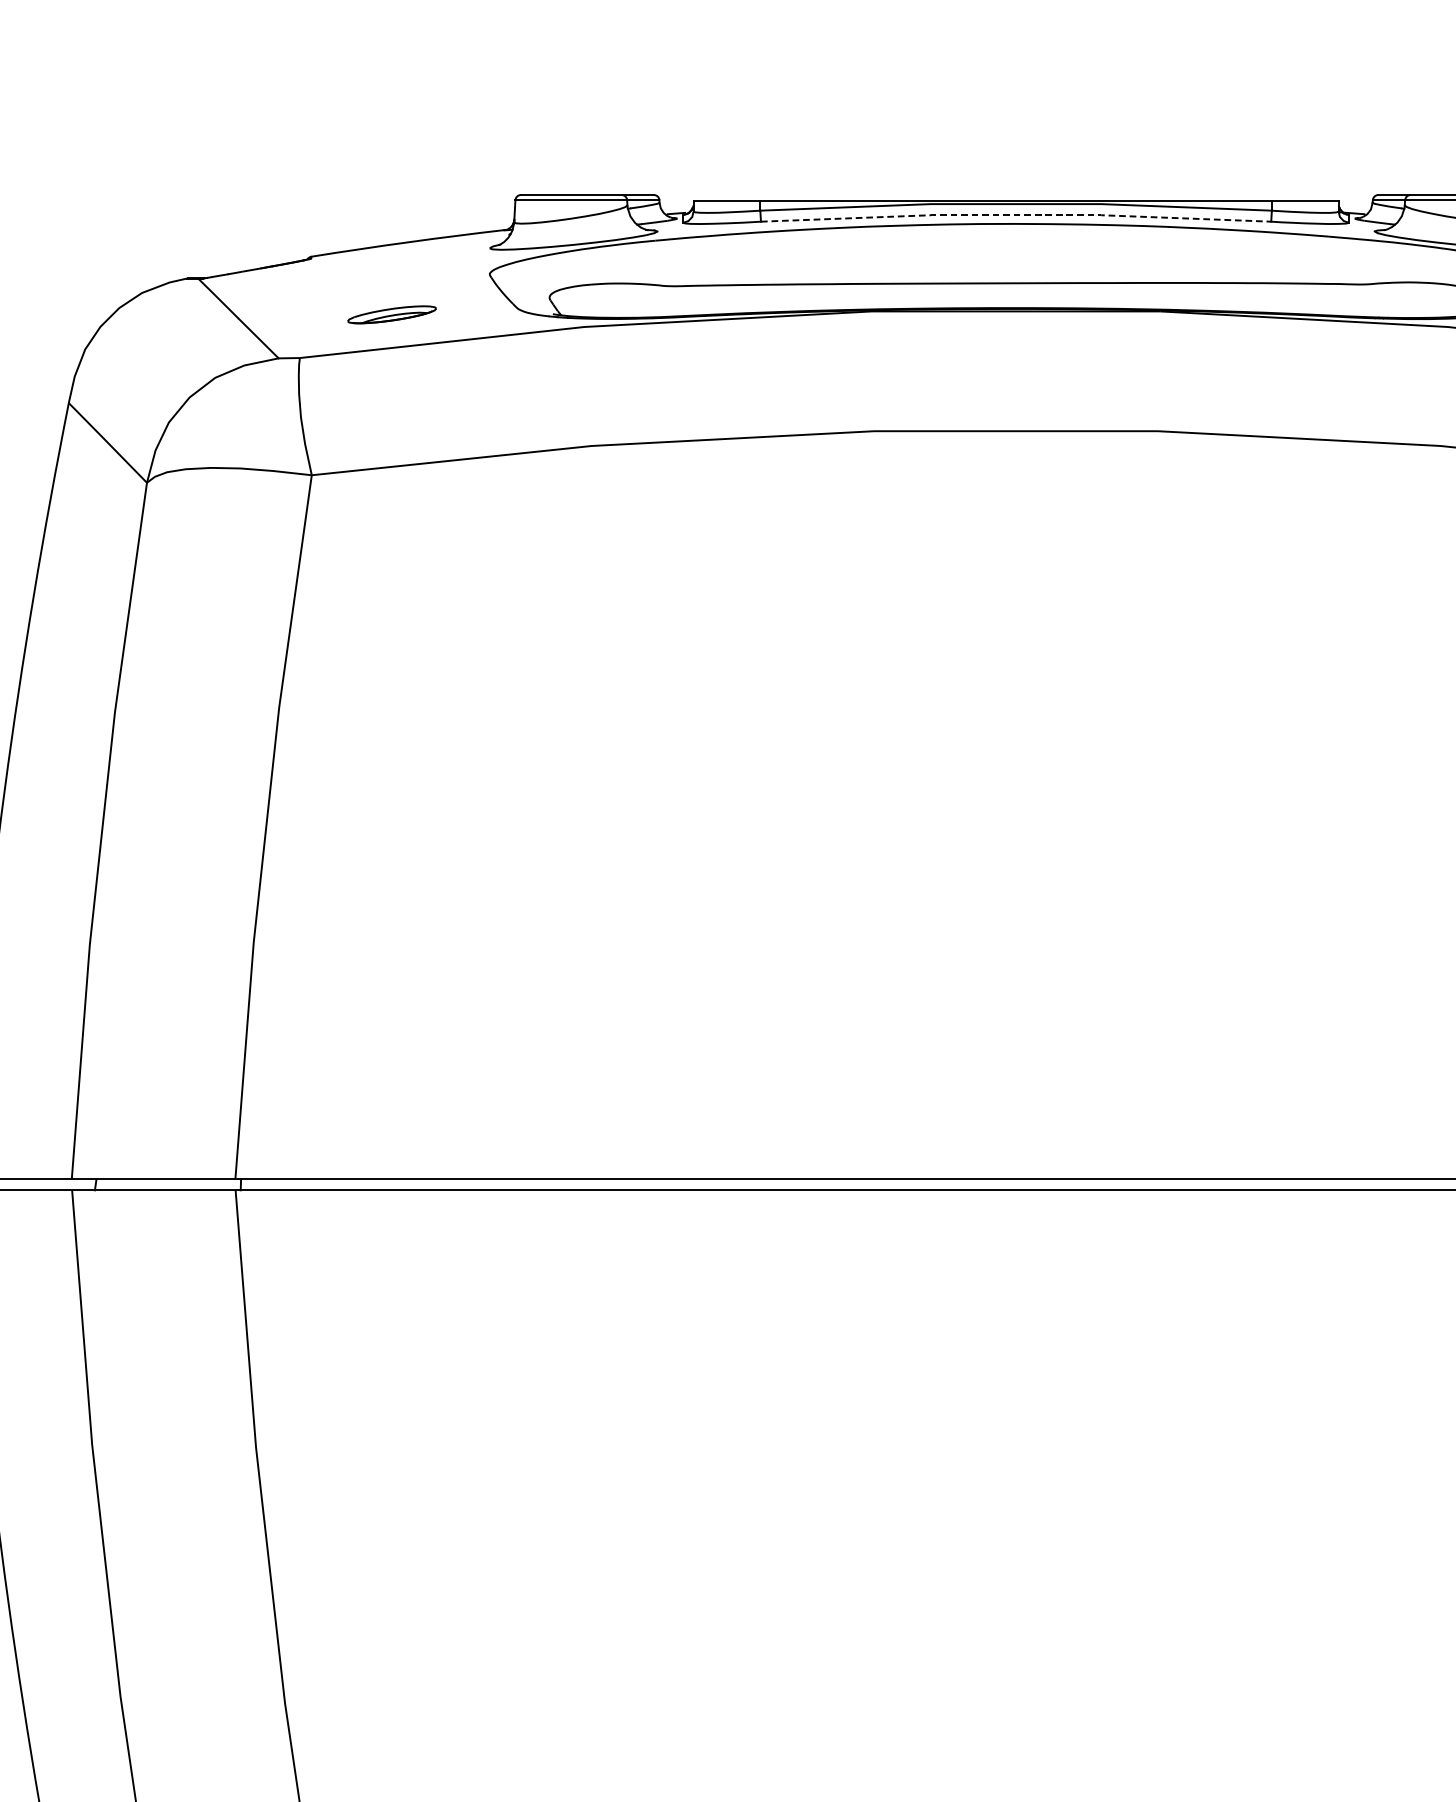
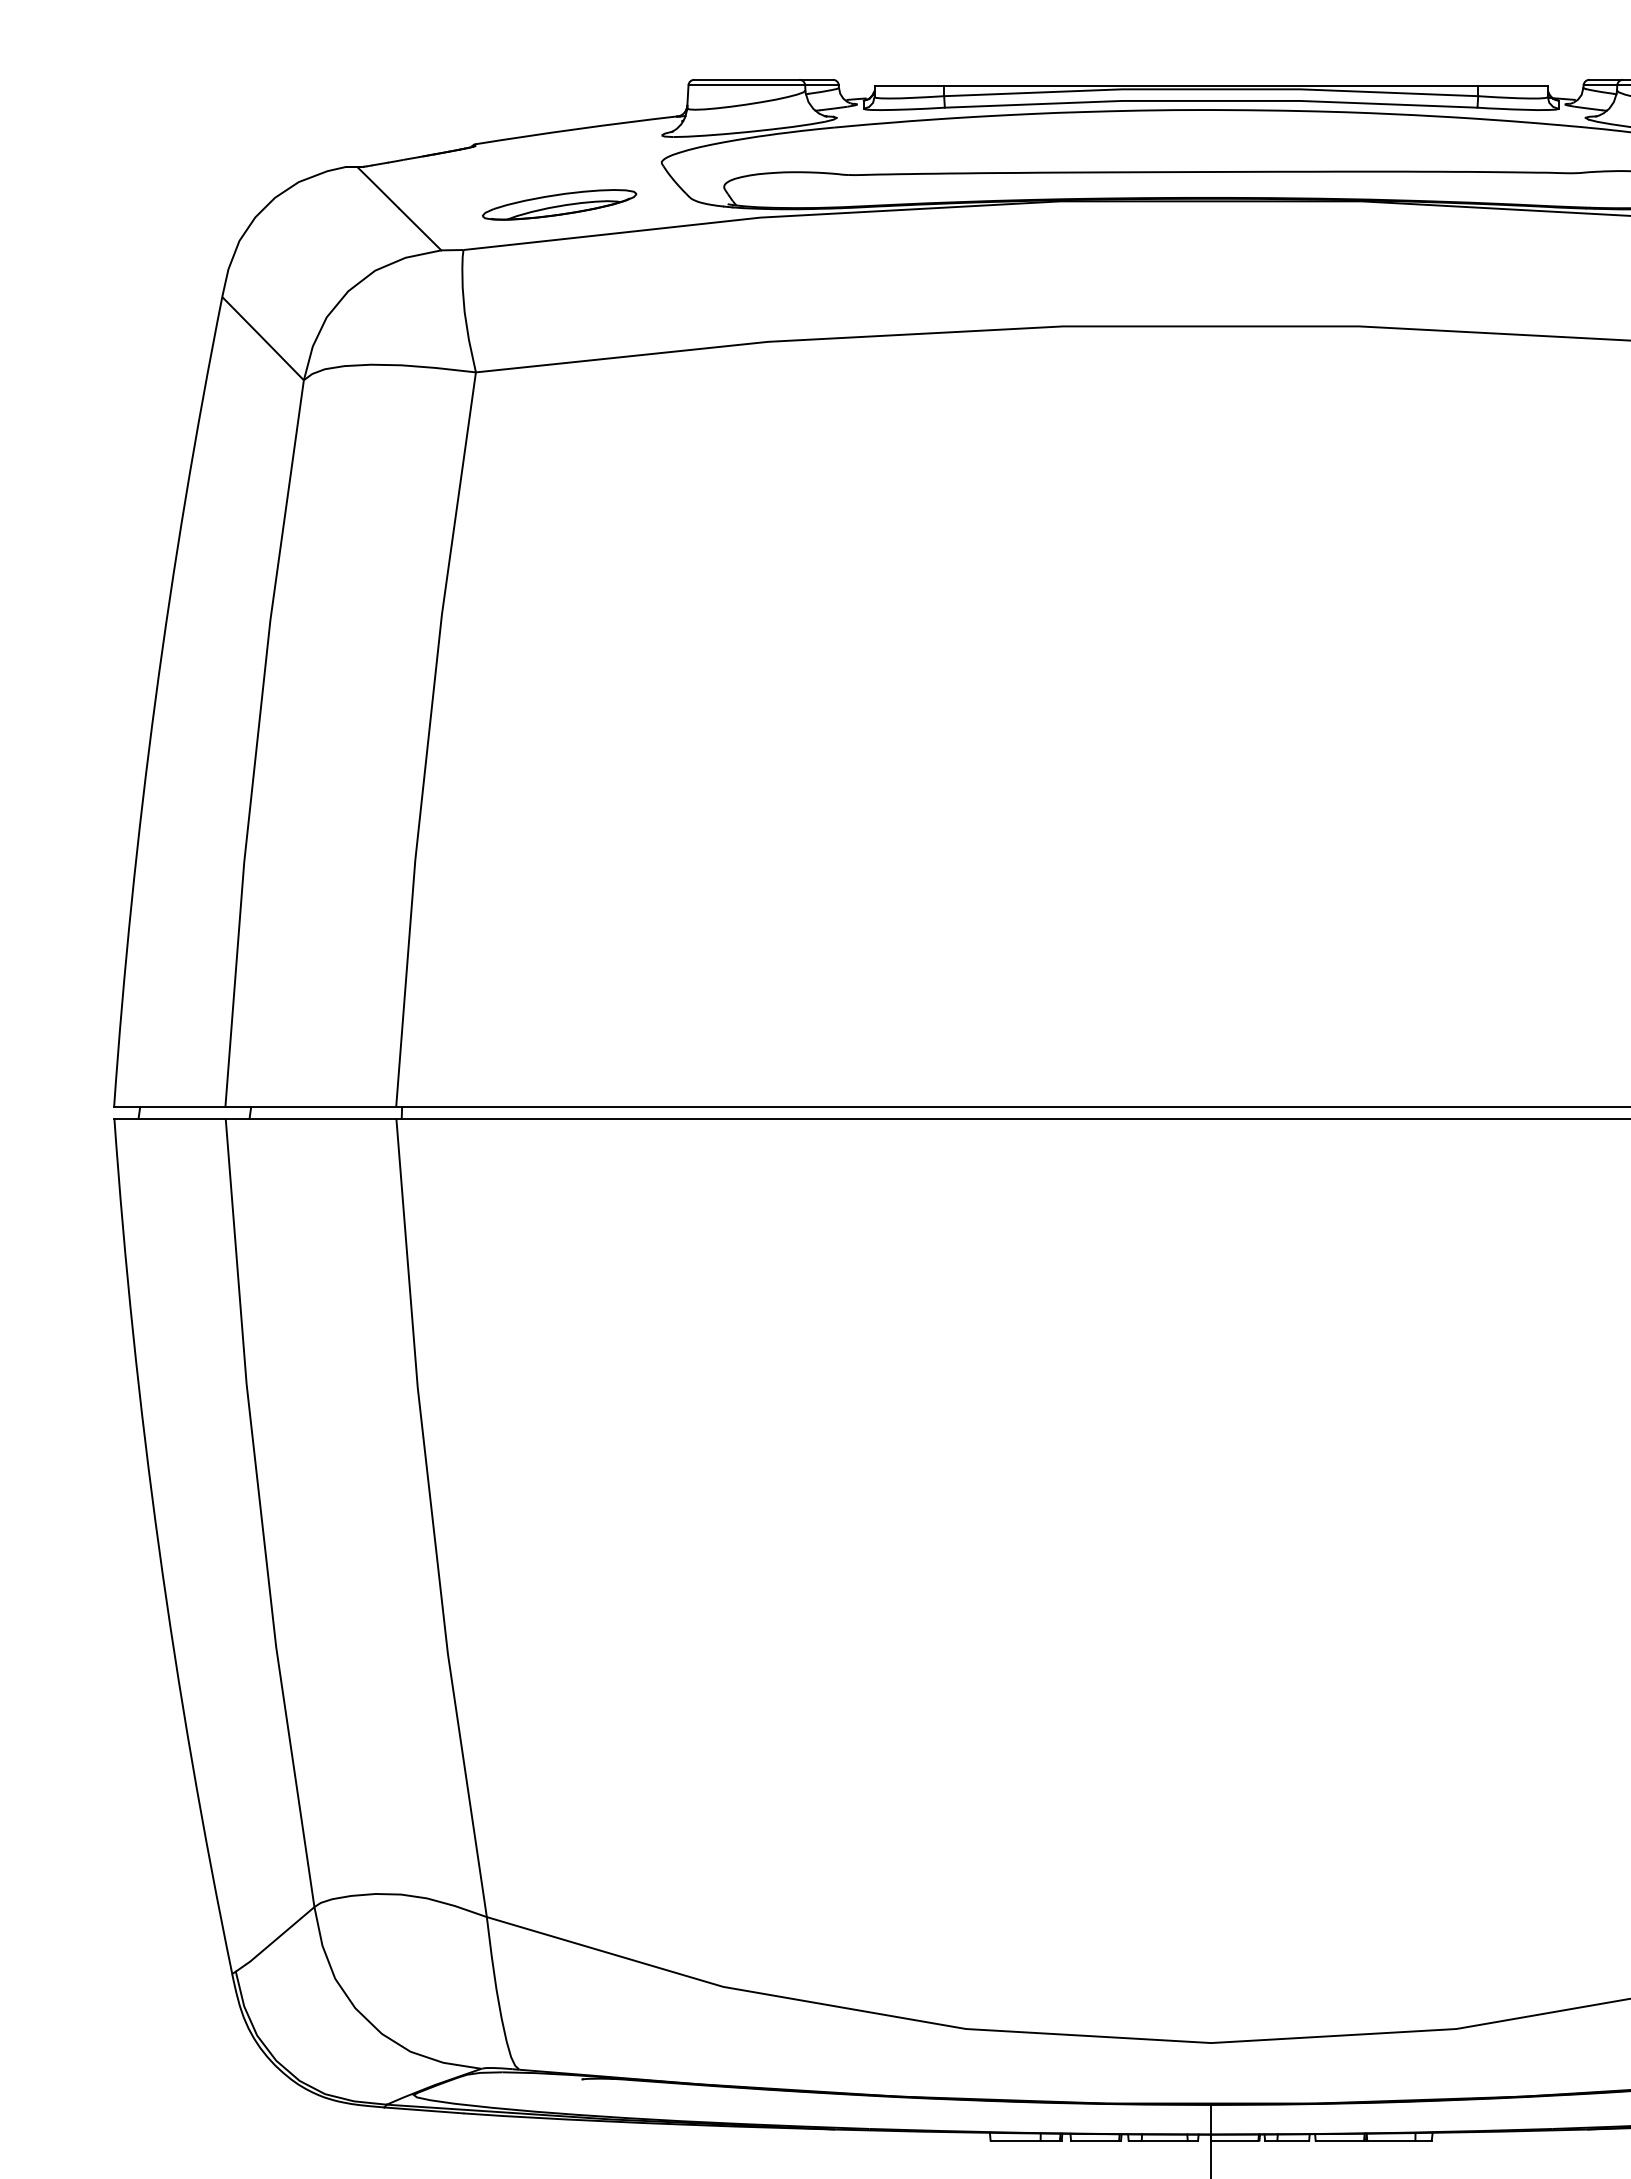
line: (1016, 214) -> (1211, 100), dashed -> solid
part: (391, 314) -> (559, 204), size x1.67

